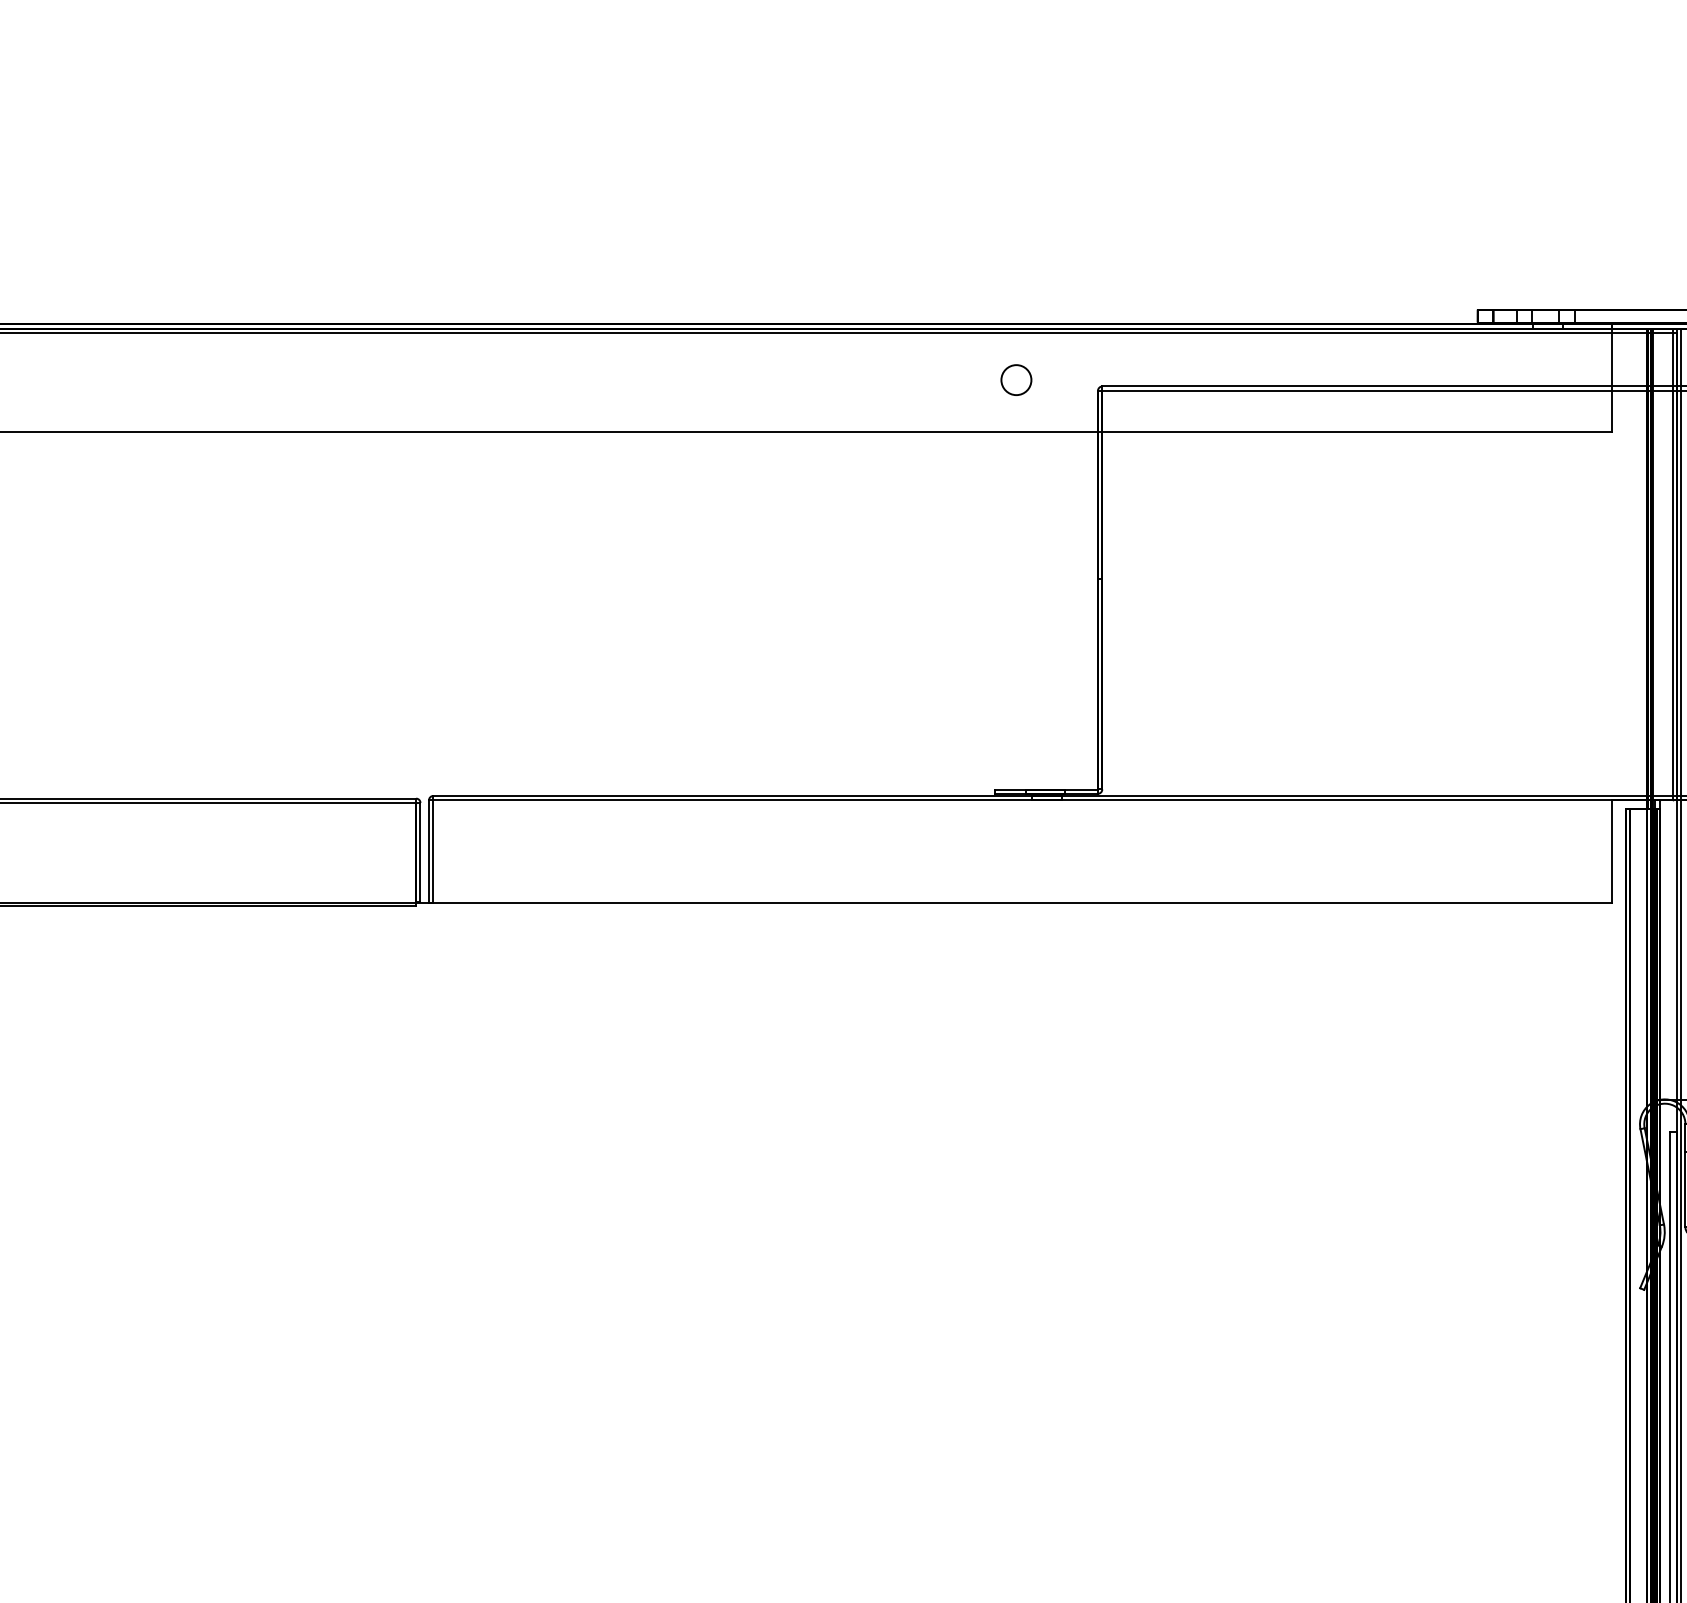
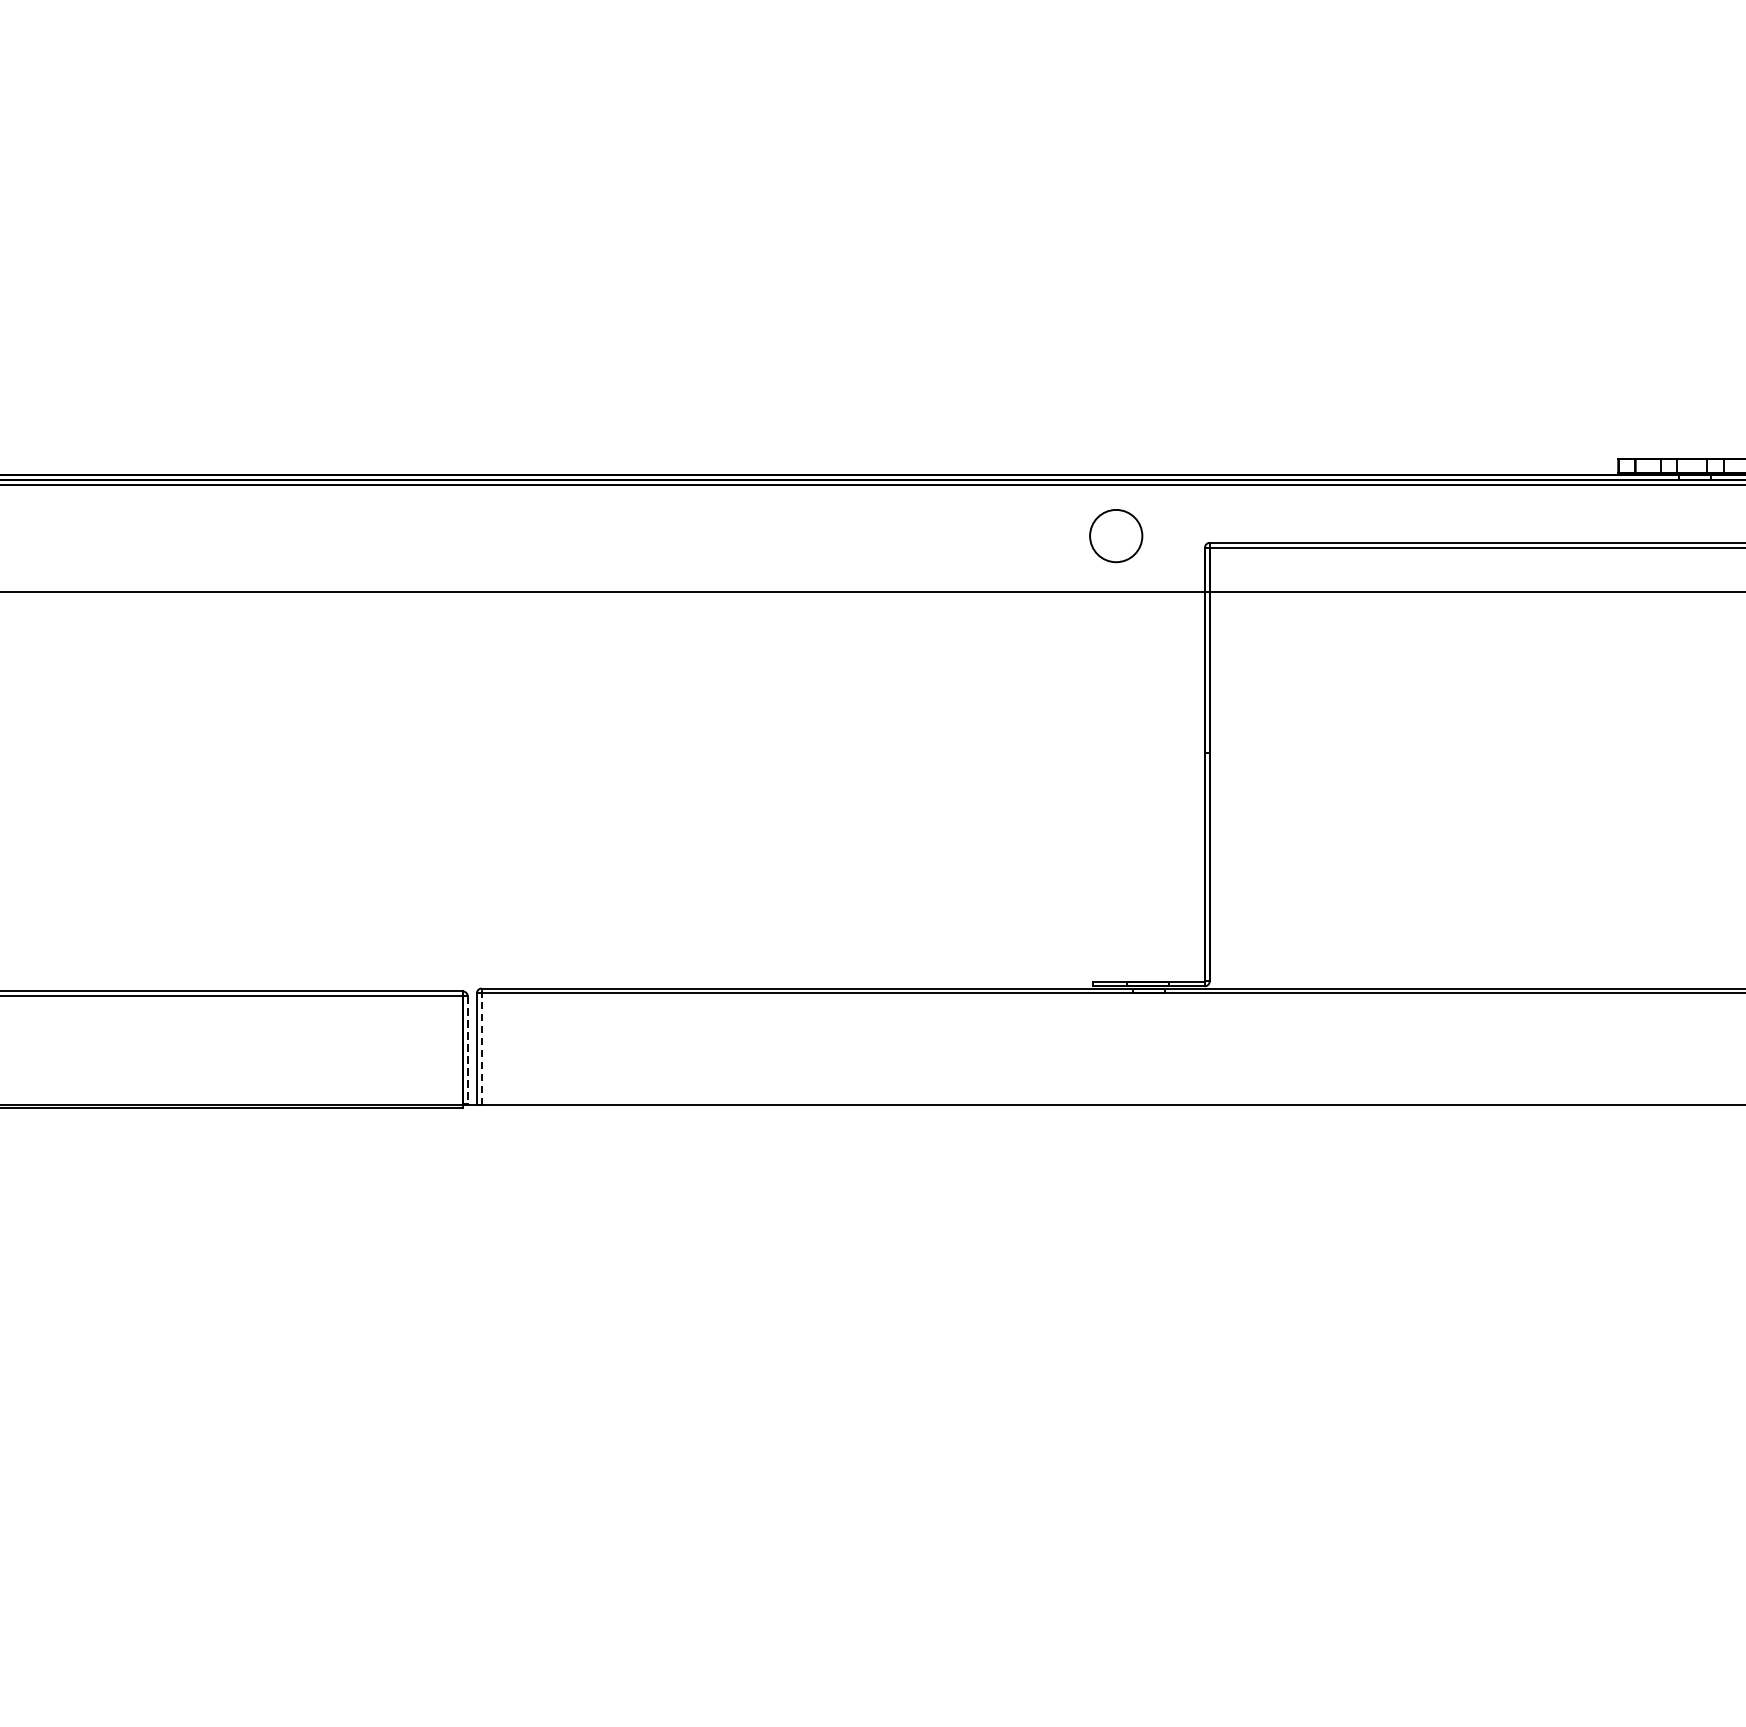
circle: (1016, 379) -> (1116, 535), size x1.6
line: (433, 851) -> (481, 1049), solid -> dashed
line: (420, 852) -> (467, 1050), solid -> dashed

